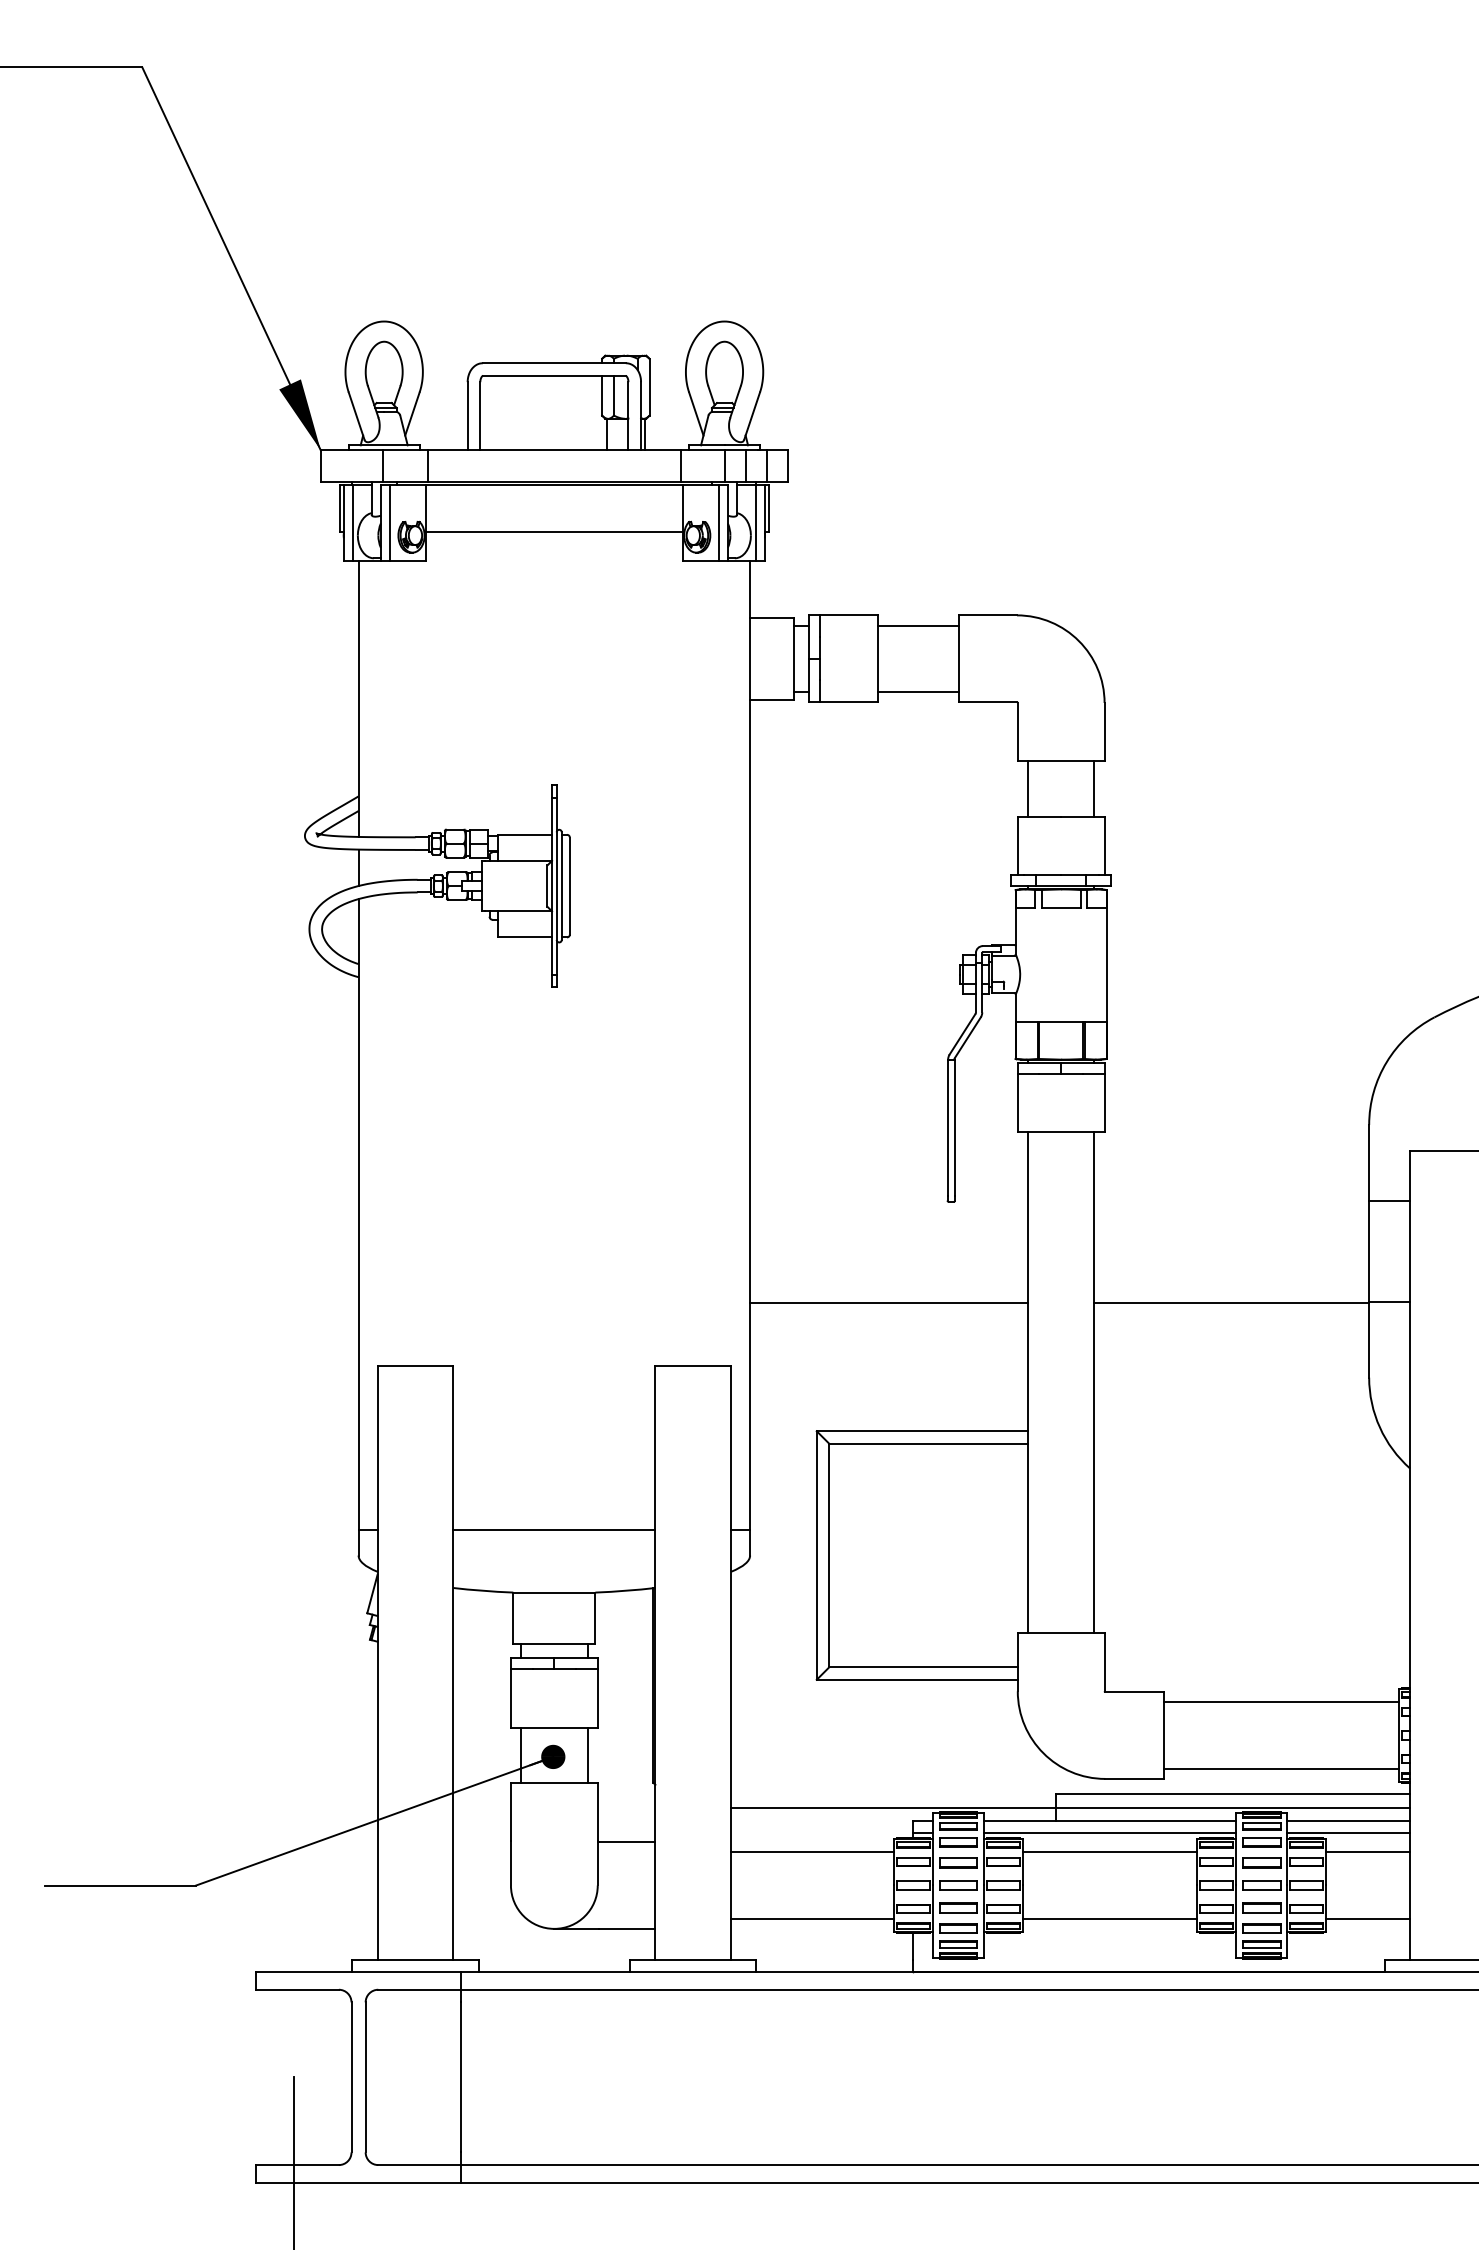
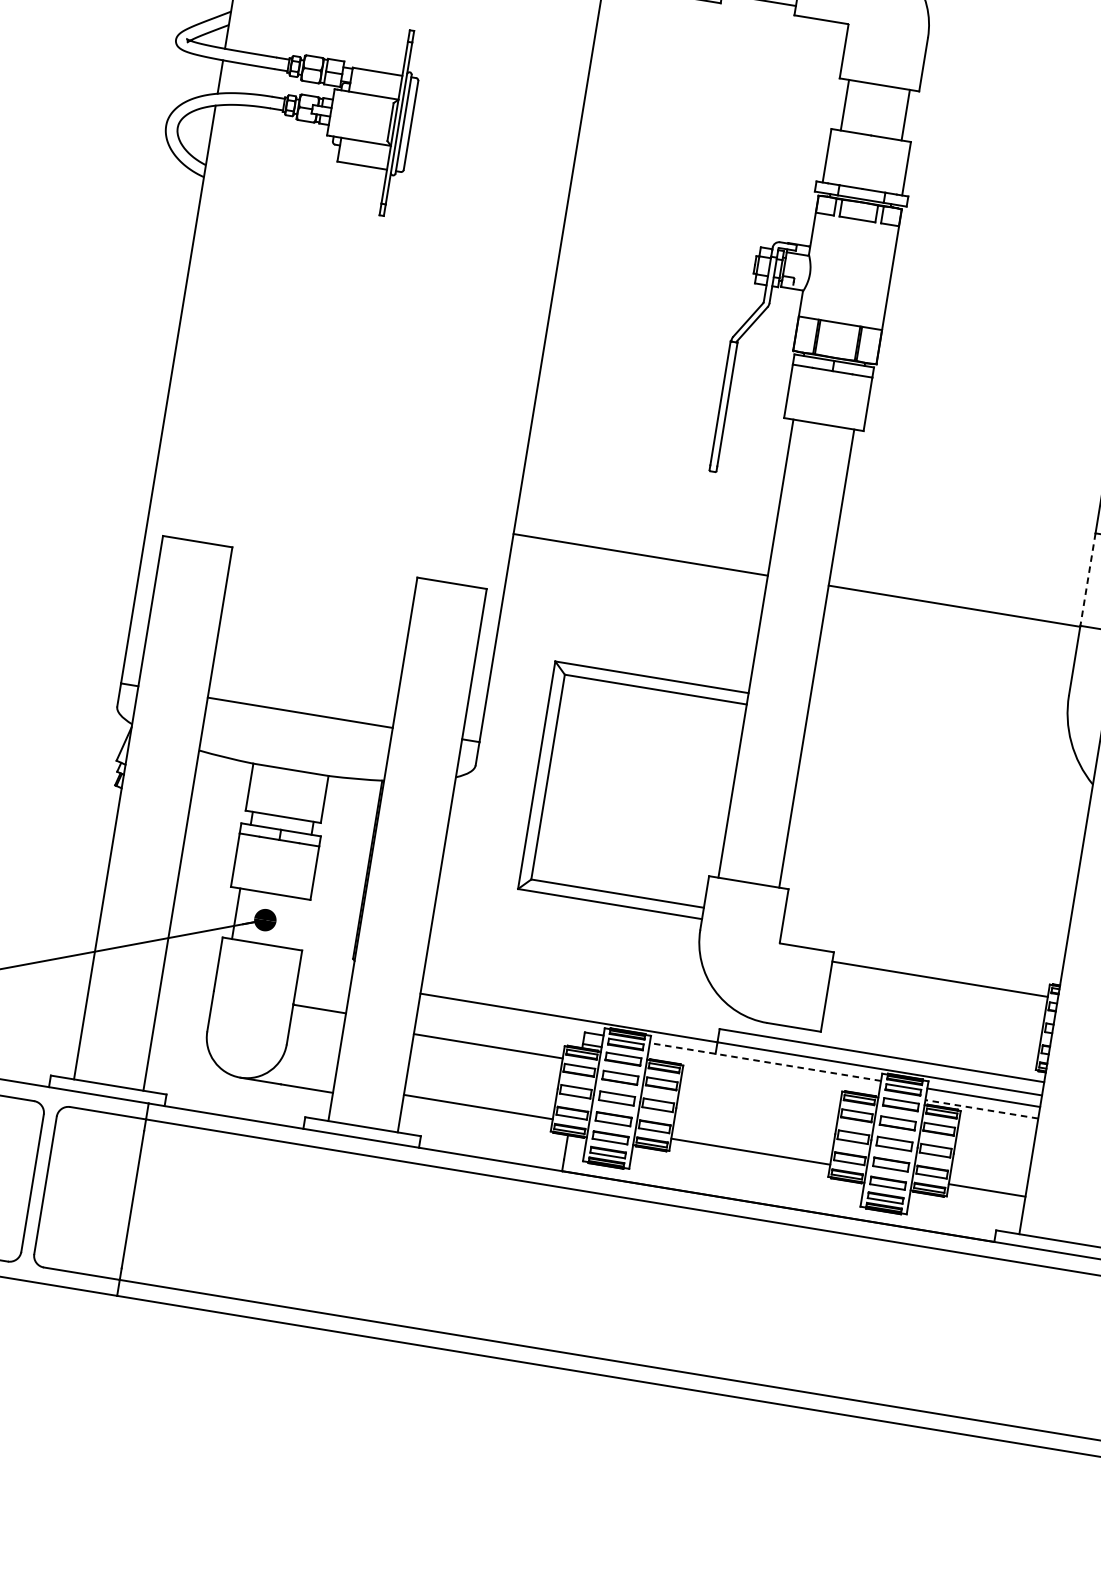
line: (1369, 1251) -> (1088, 579), solid -> dashed
line: (587, 1754) -> (297, 923), removed
line: (1281, 1768) -> (930, 1039), removed
line: (1109, 1820) -> (764, 1061), solid -> dashed
line: (1109, 1833) -> (763, 1073), removed
line: (1348, 1833) -> (981, 1109), solid -> dashed
line: (1109, 1852) -> (760, 1090), removed
line: (1368, 1852) -> (997, 1129), removed

